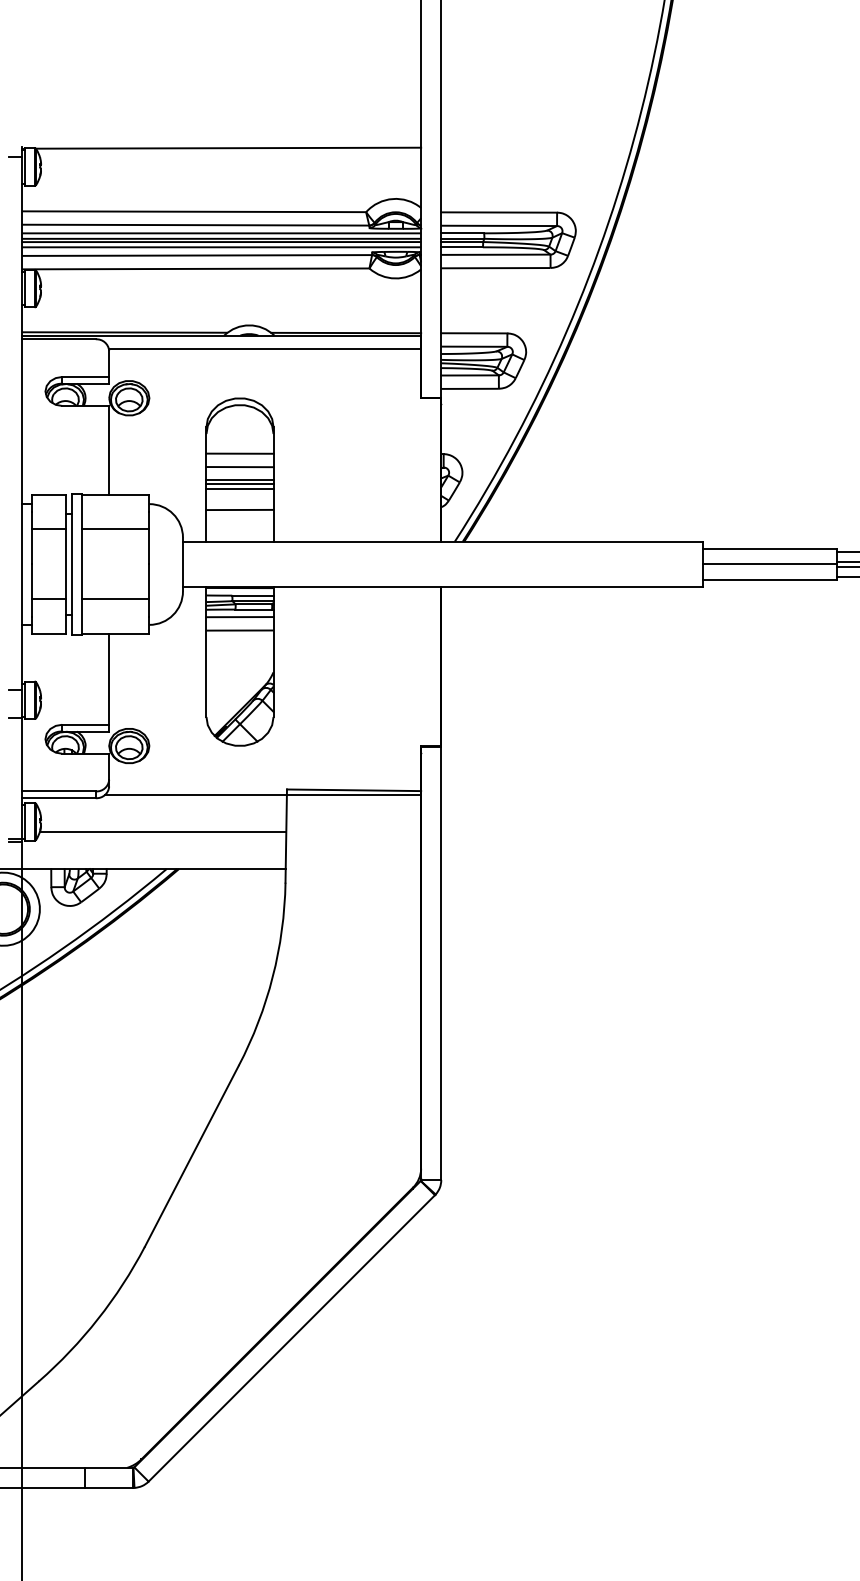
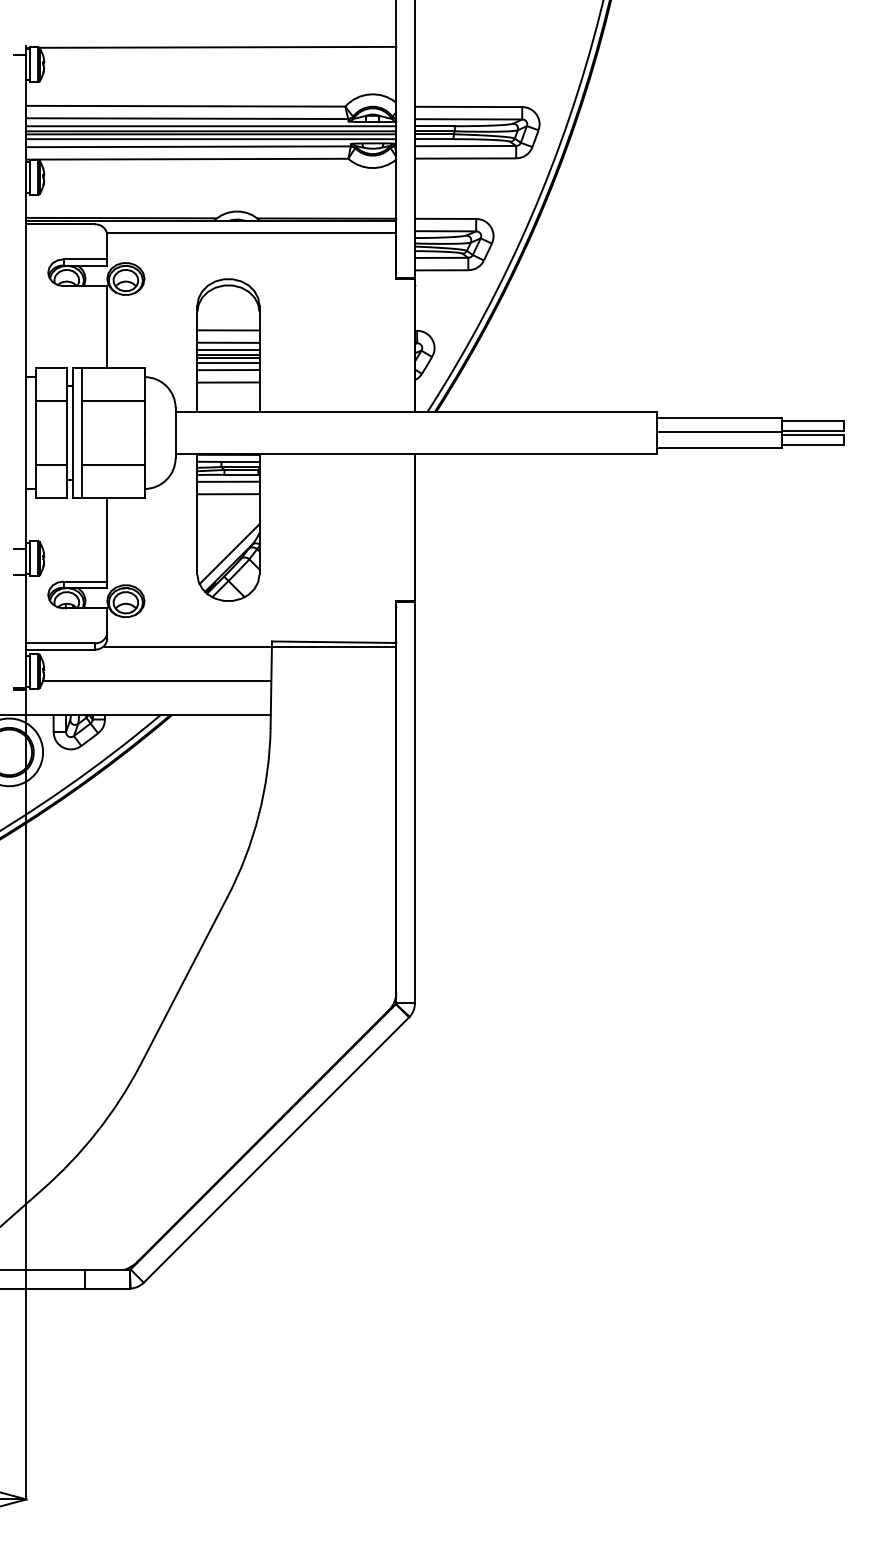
line: (240, 475) -> (228, 350), added
line: (240, 496) -> (228, 370), added
line: (241, 695) -> (229, 554), added

